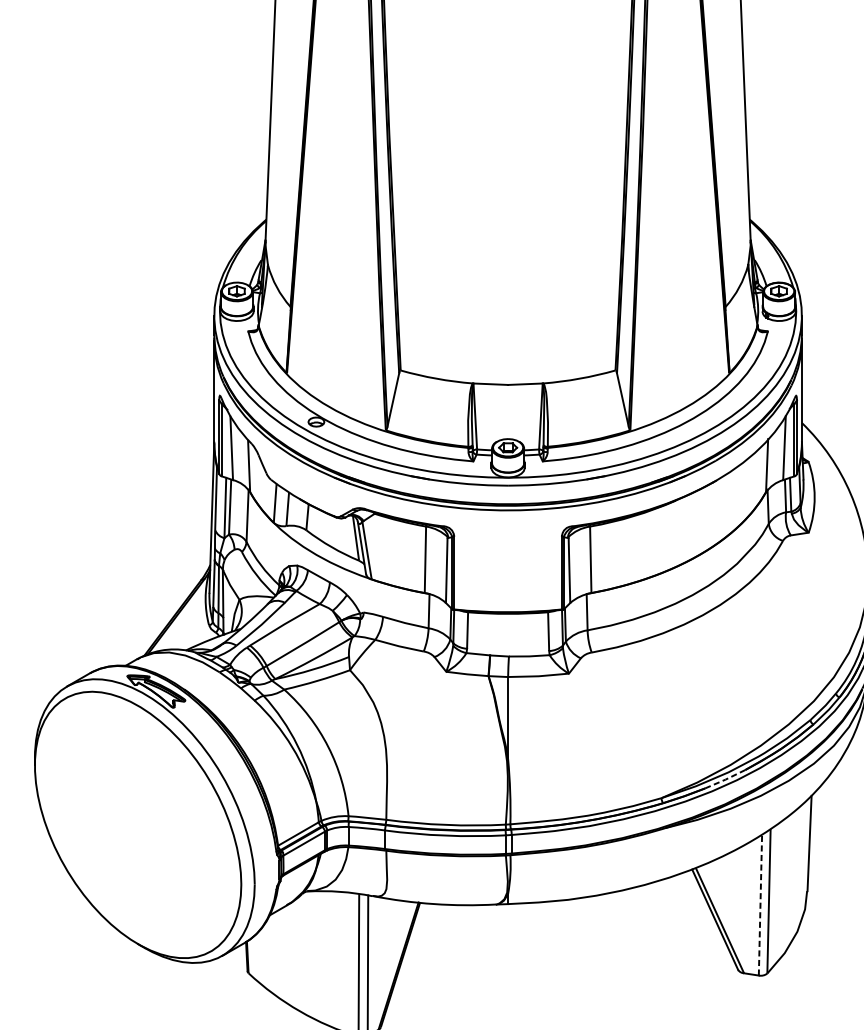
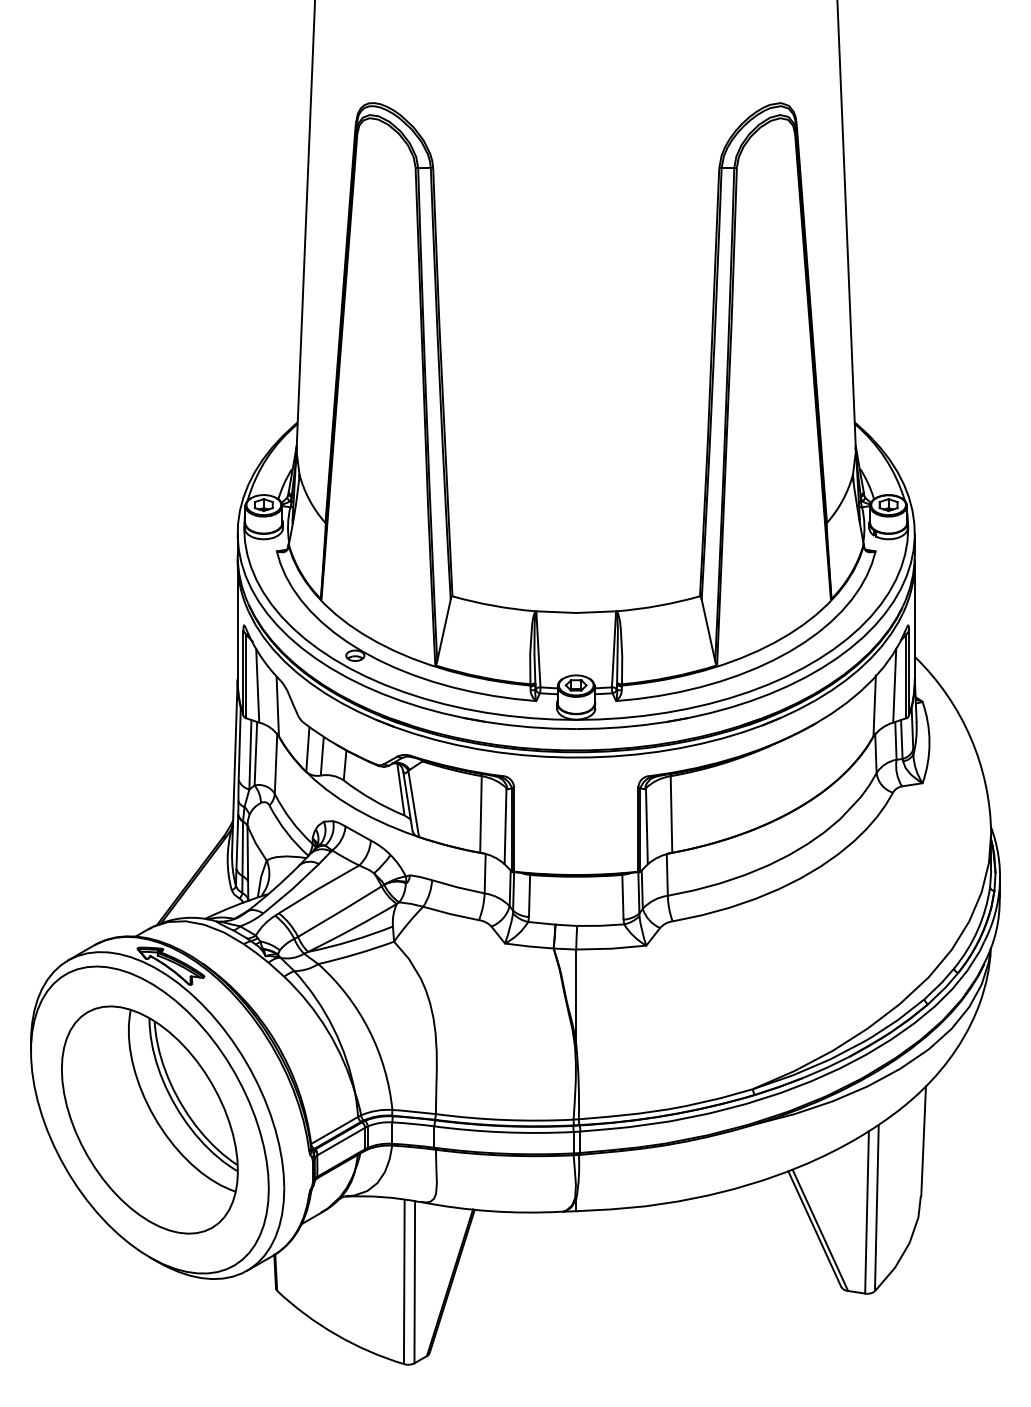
line: (725, 779) -> (826, 1067), dashed -> solid
part: (137, 824) -> (149, 1119), added
line: (760, 904) -> (867, 1211), dashed -> solid

